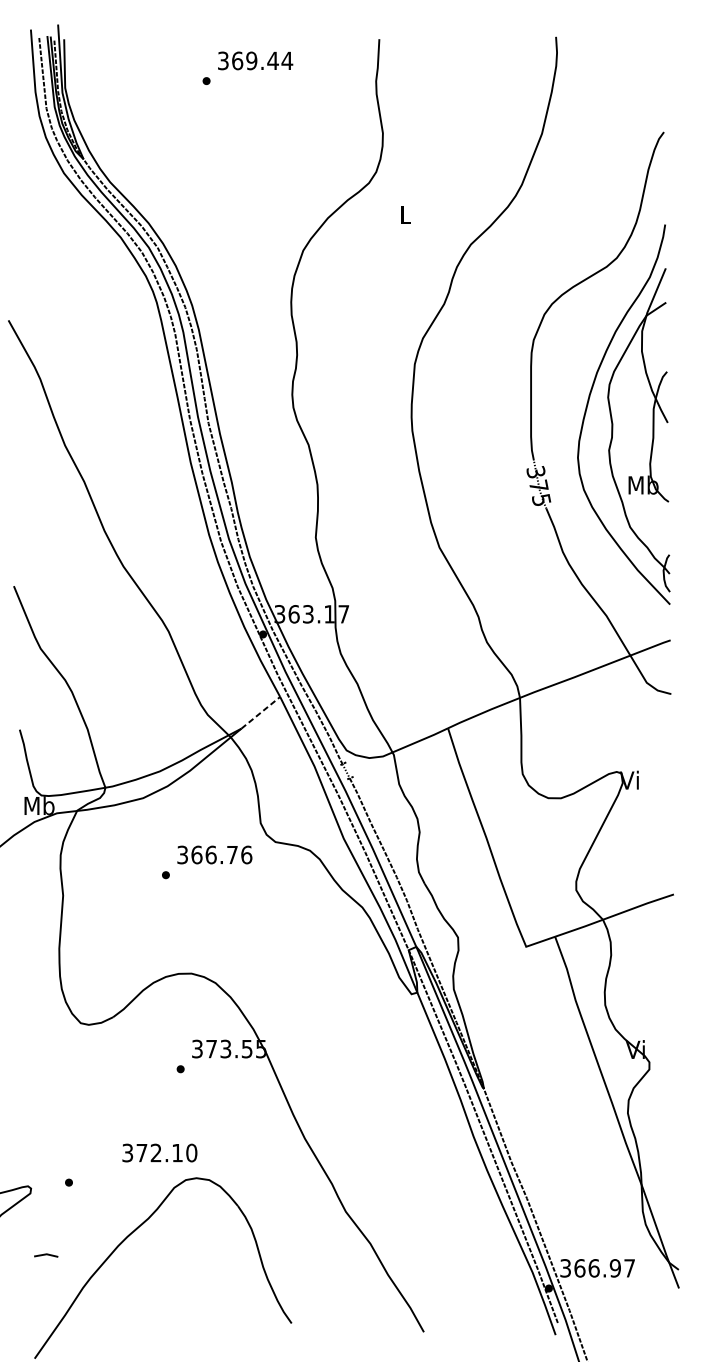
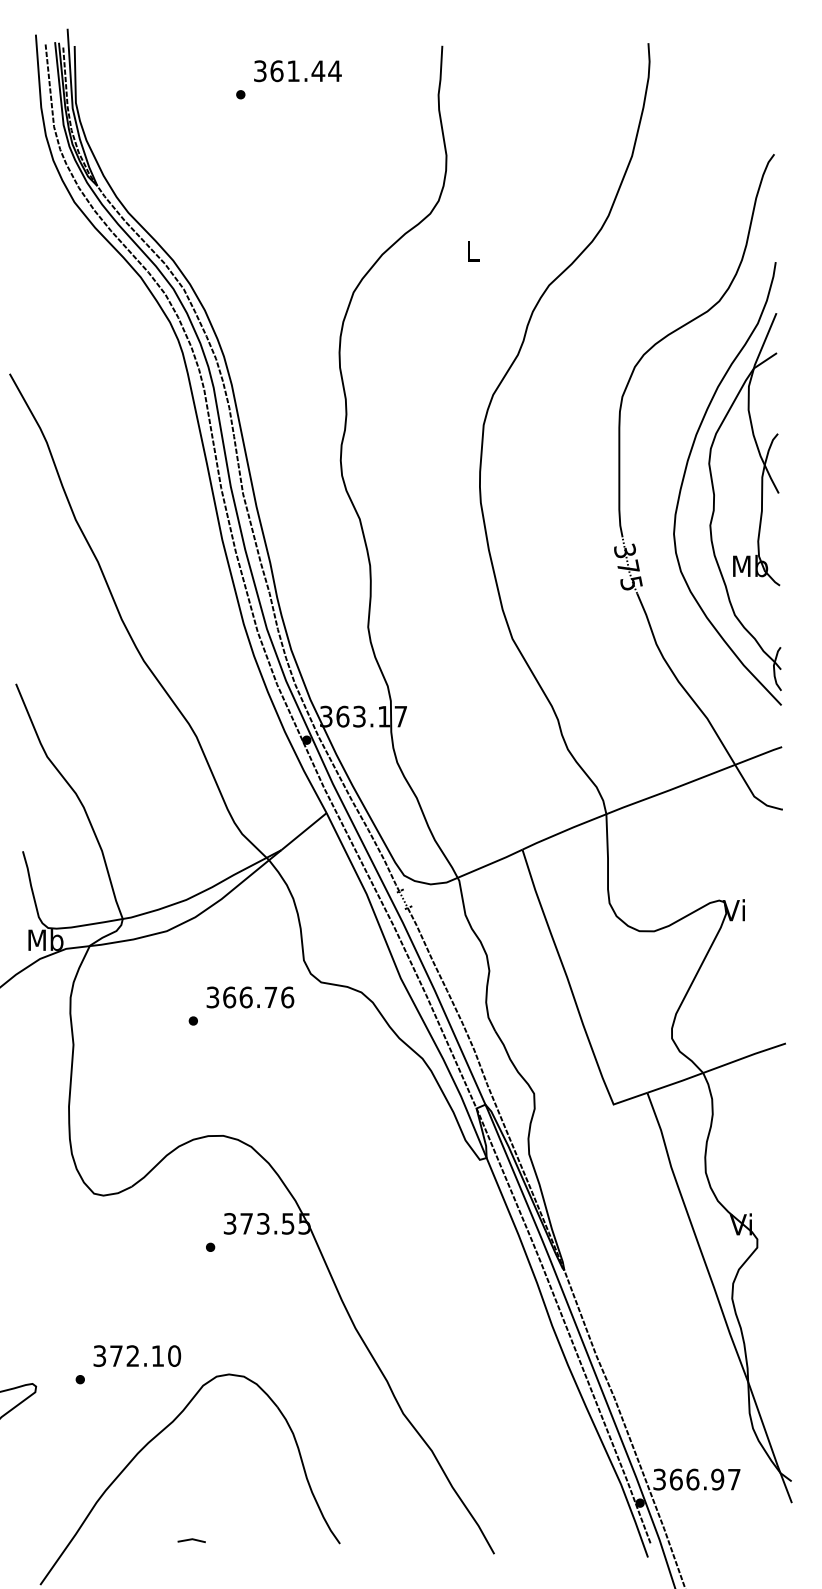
text: (251, 61) -> (293, 71), 369.44 -> 361.44
line: (261, 712) -> (304, 831), dashed -> solid
text: (160, 1152) -> (137, 1355), moved
line: (46, 1255) -> (191, 1540), moved

